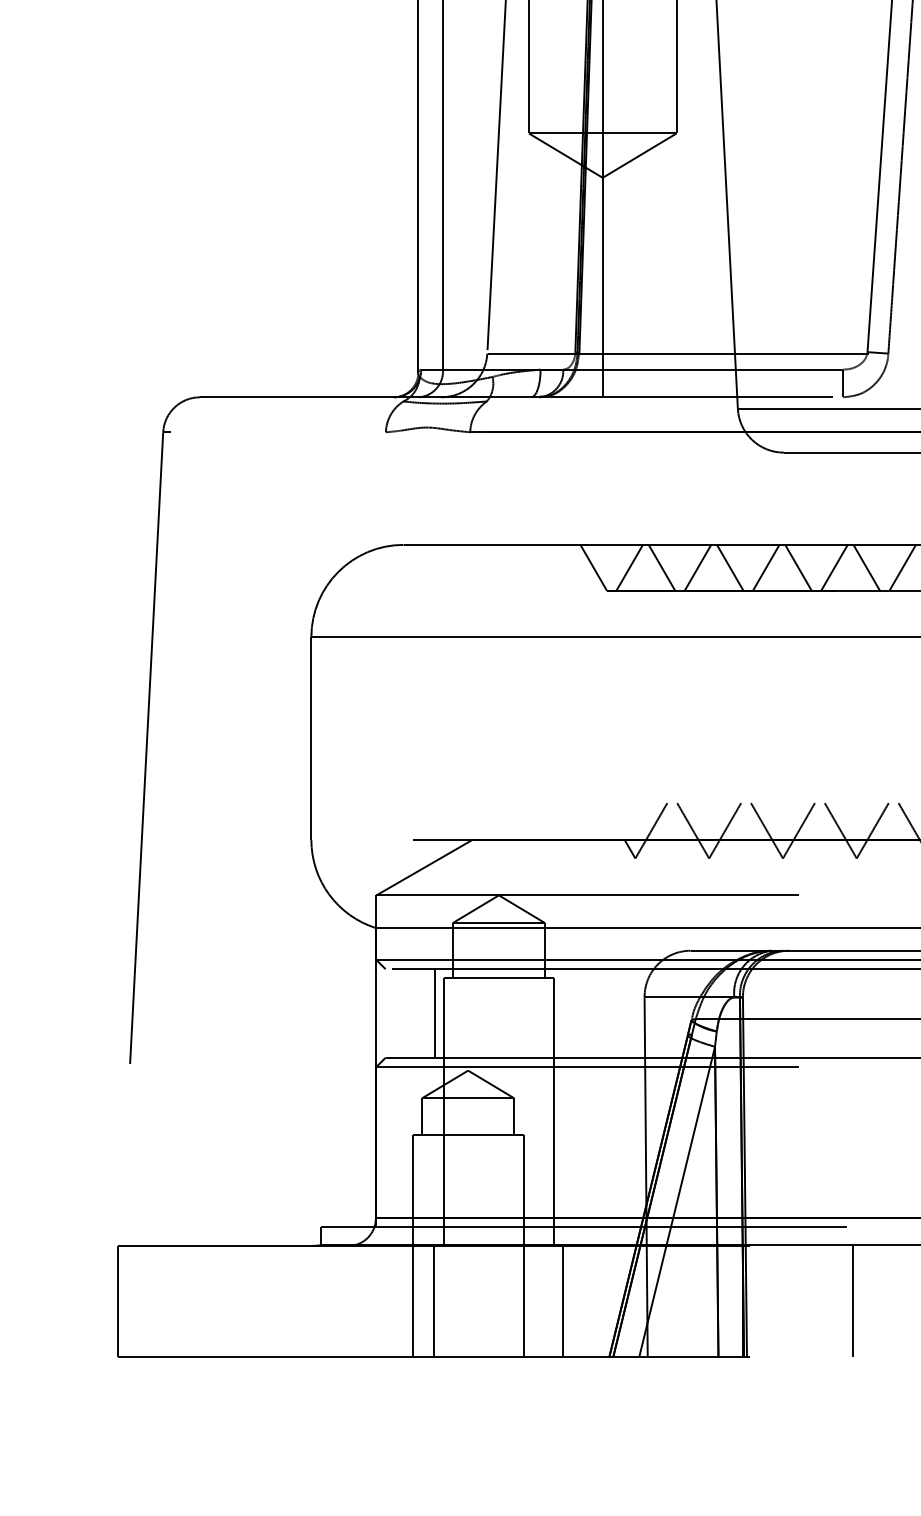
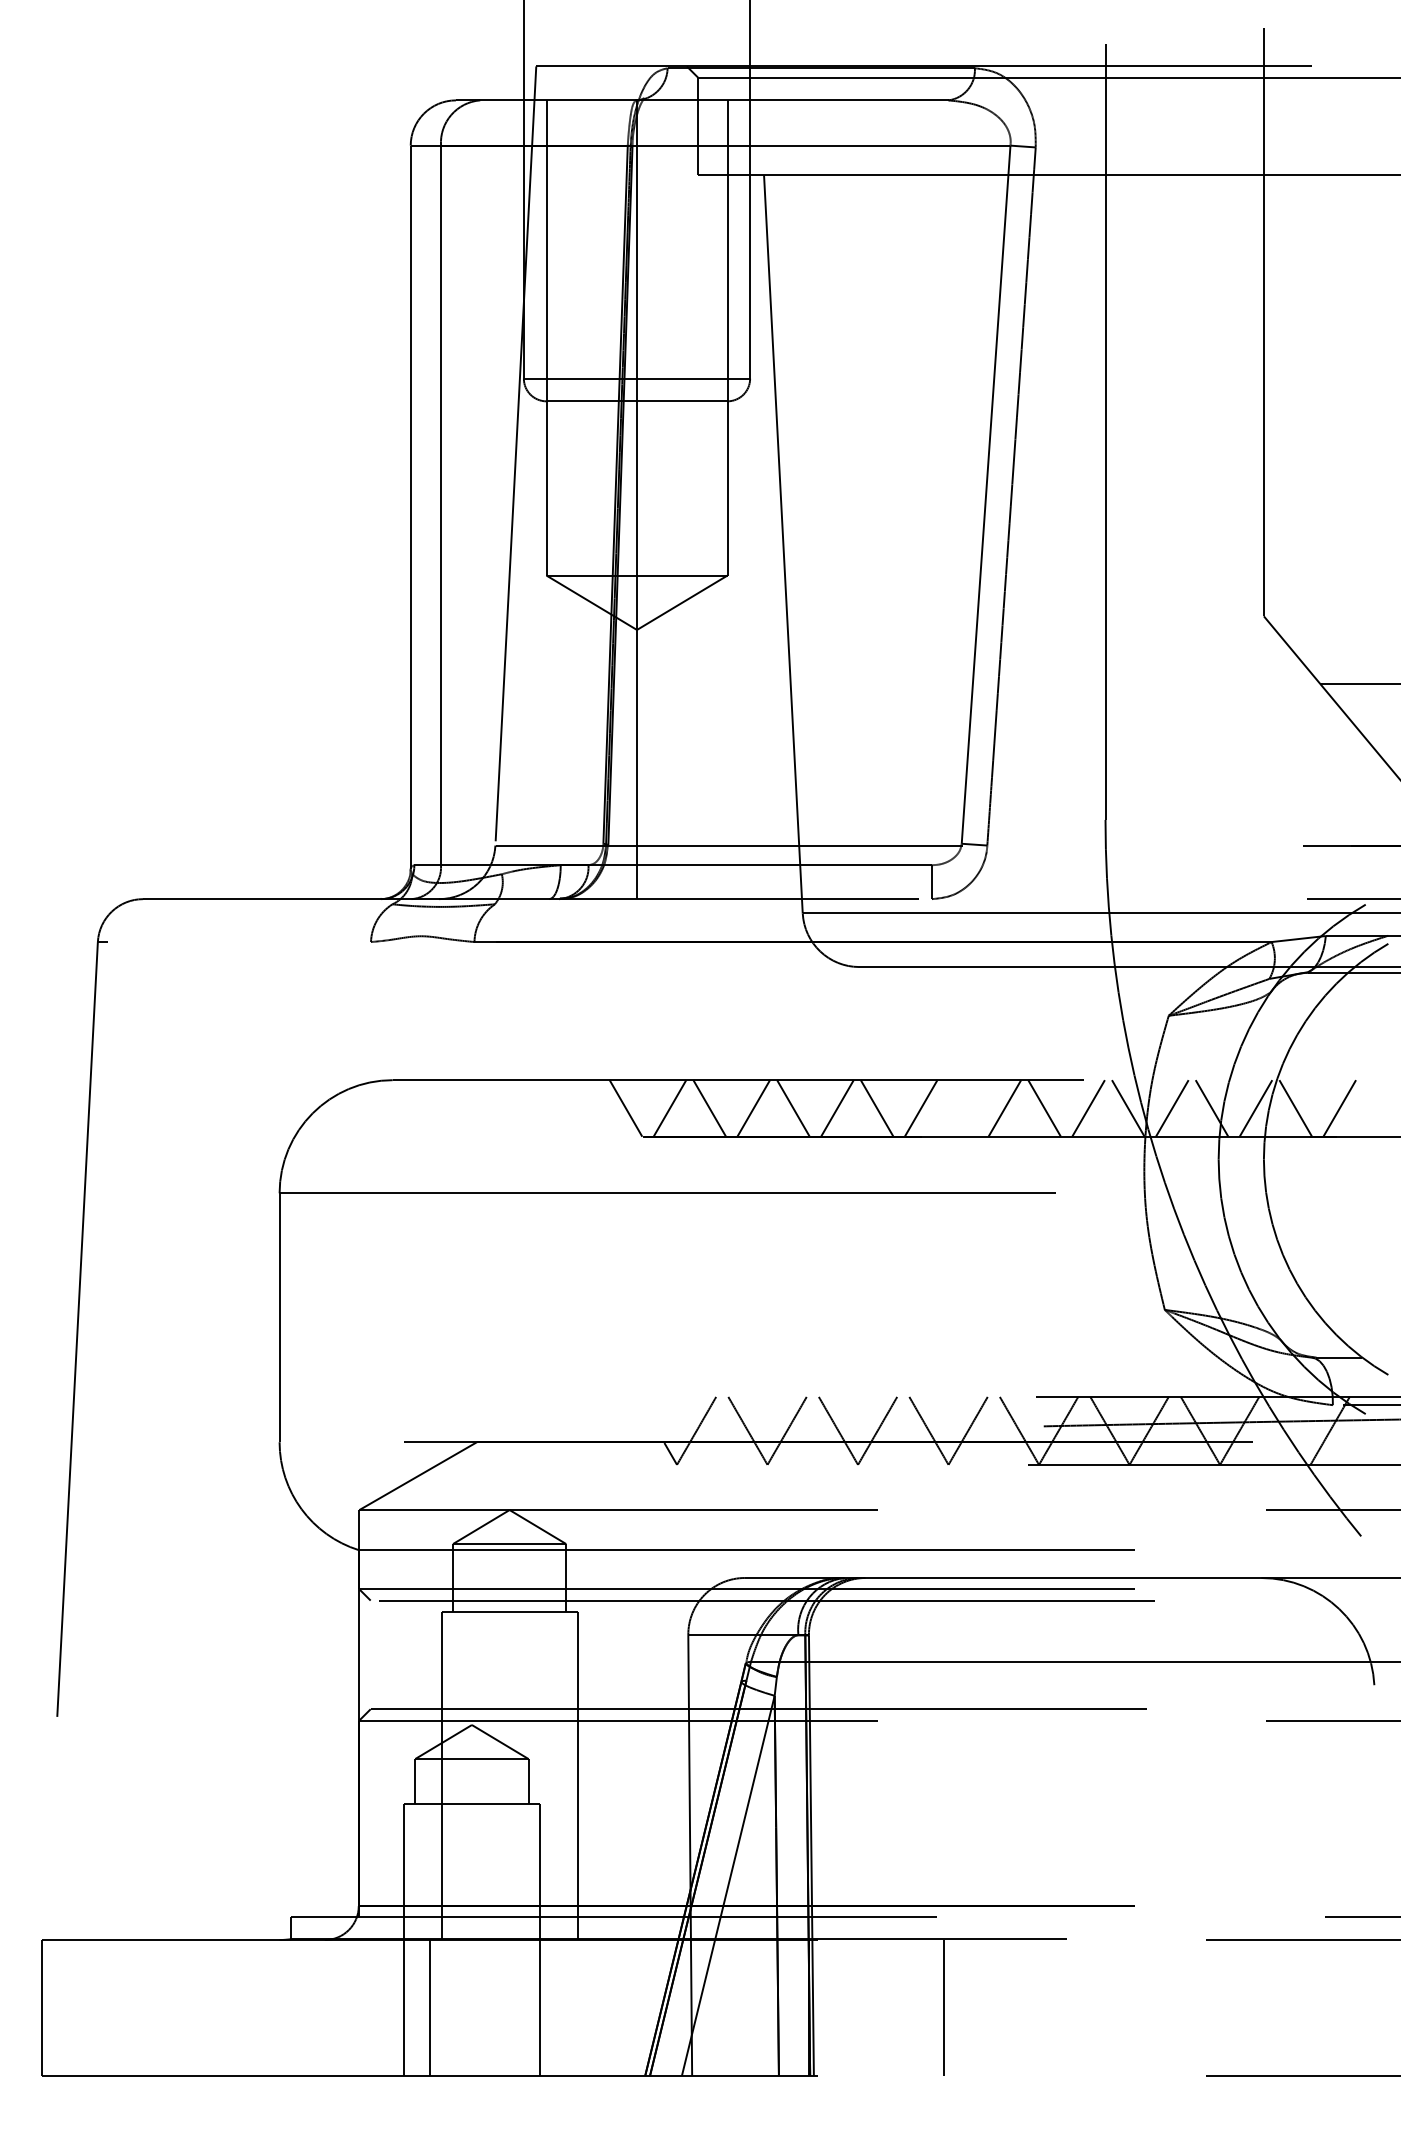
line: (866, 567) -> (960, 1108), removed
line: (435, 1013) -> (431, 1654), removed
line: (563, 1300) -> (588, 2007), removed

